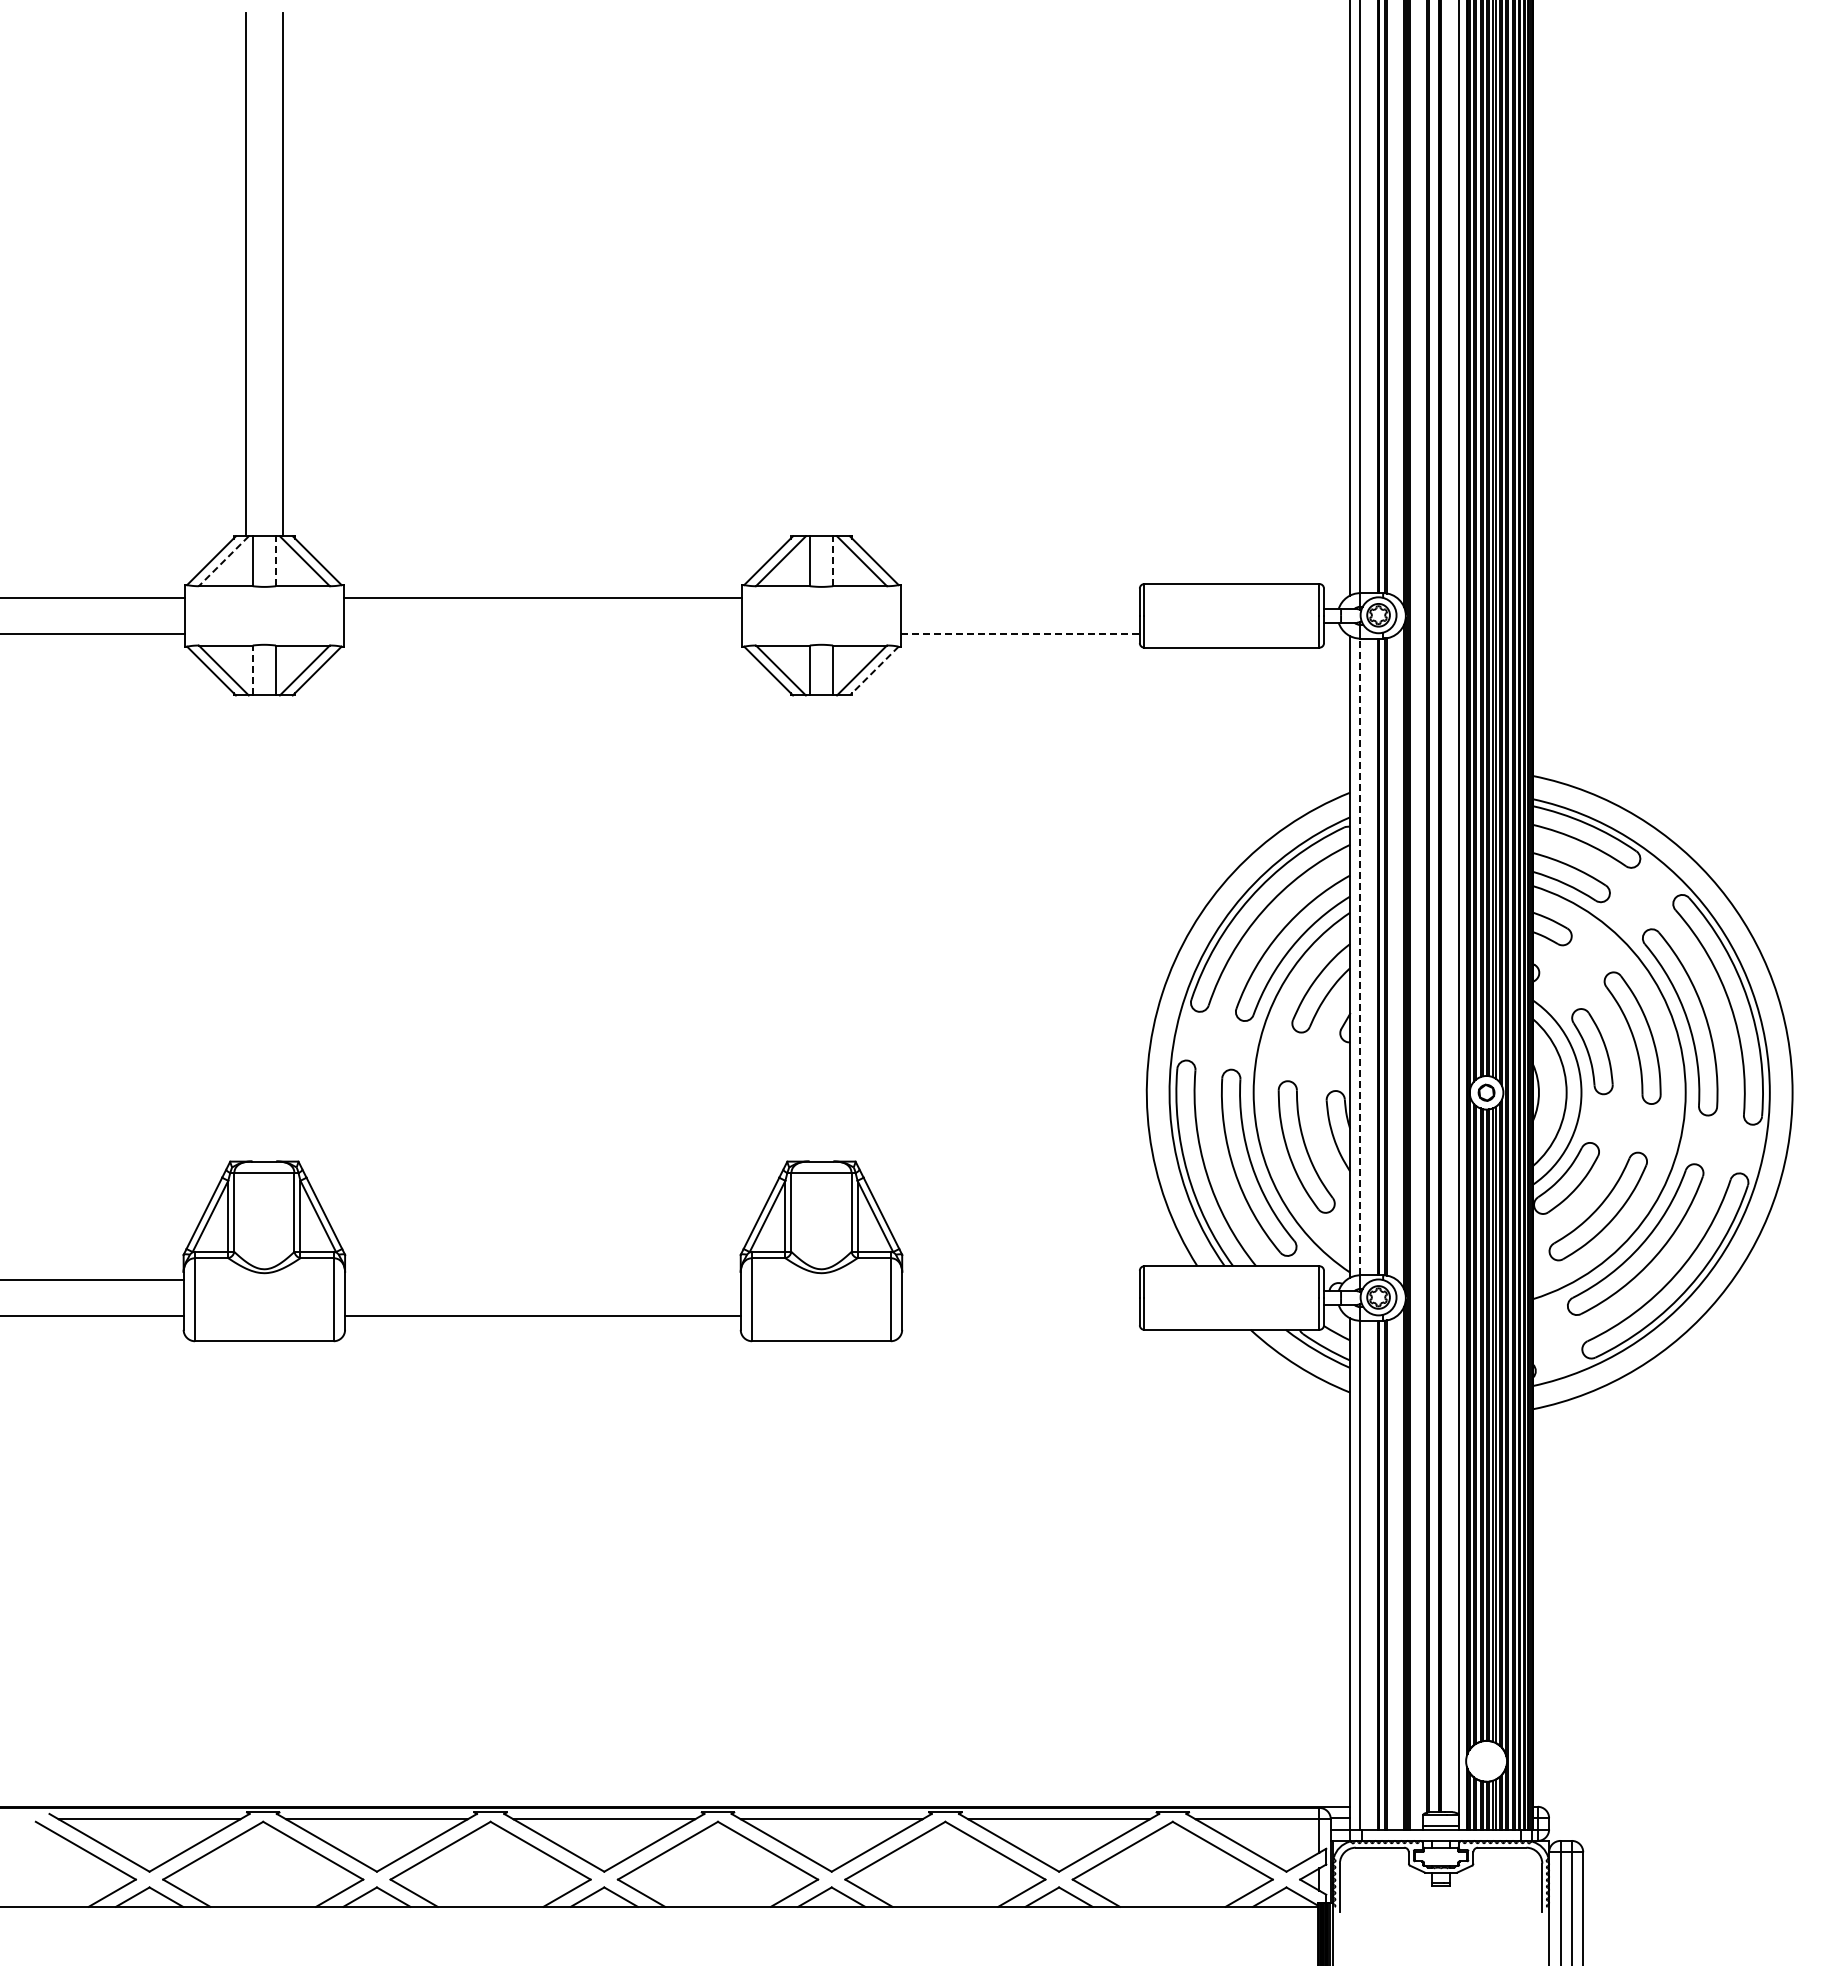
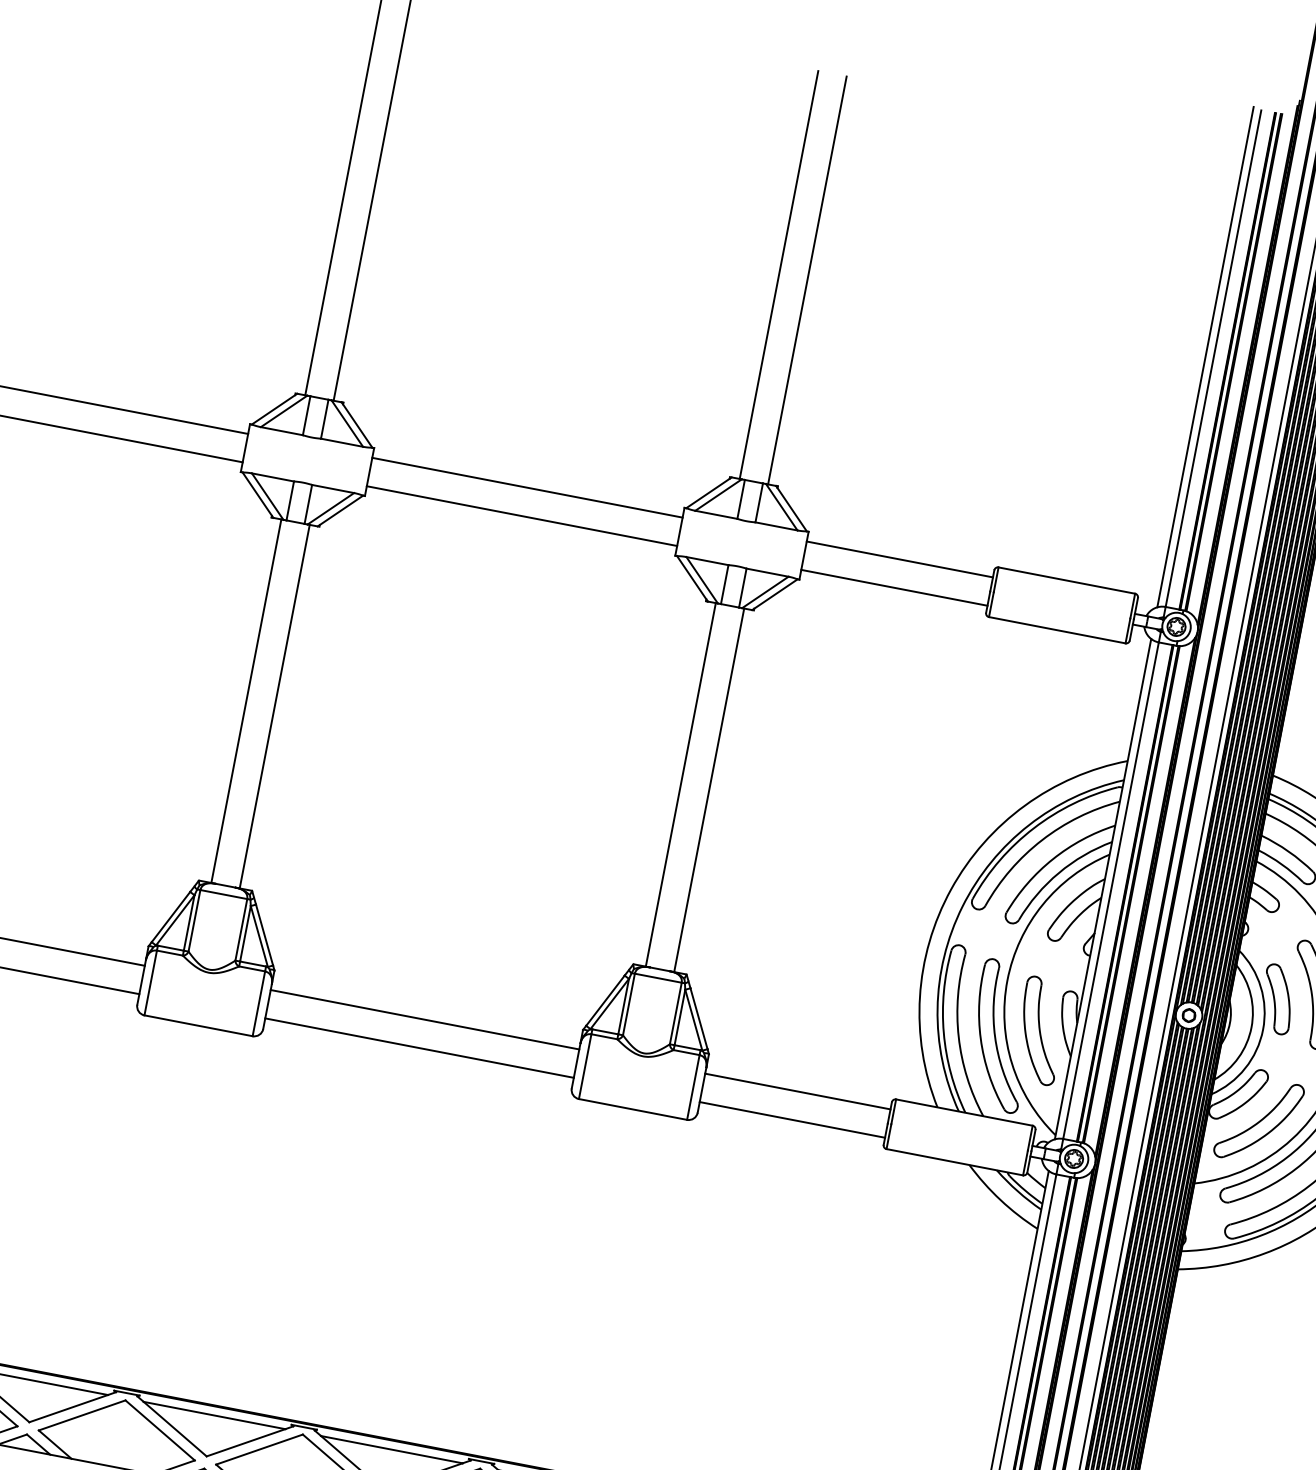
line: (803, 274) -> (779, 274), added
line: (839, 274) -> (807, 280), added
line: (223, 561) -> (283, 411), dashed -> solid
line: (275, 561) -> (324, 419), dashed -> solid
line: (833, 561) -> (759, 503), dashed -> solid
line: (1020, 597) -> (899, 559), added
line: (542, 634) -> (521, 516), added
line: (1020, 634) -> (894, 588), dashed -> solid
line: (252, 670) -> (290, 500), dashed -> solid
line: (874, 671) -> (774, 595), dashed -> solid
line: (246, 928) -> (246, 701), added
line: (282, 928) -> (274, 706), added
line: (803, 928) -> (681, 784), added
line: (839, 928) -> (709, 790), added
line: (1360, 956) -> (1111, 890), dashed -> solid
line: (542, 1279) -> (424, 1019), added
line: (1020, 1279) -> (797, 1091), added
line: (1020, 1316) -> (791, 1120), added

